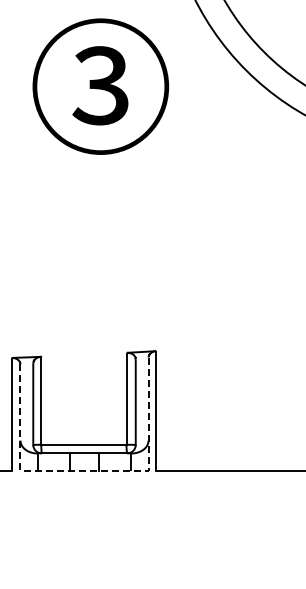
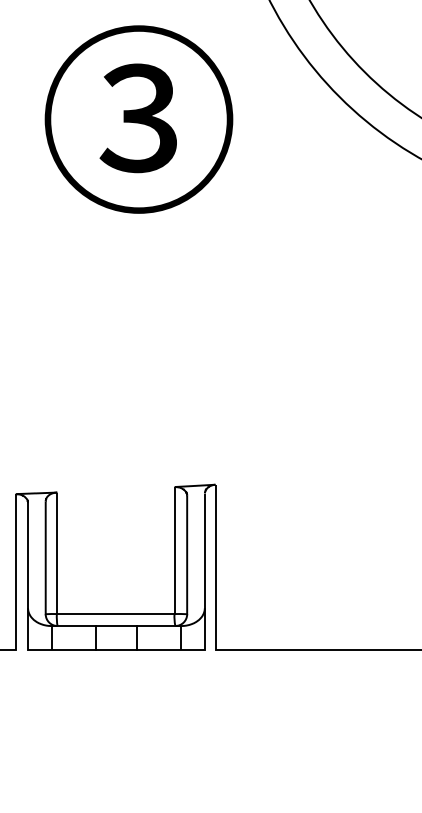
line: (87, 470) -> (120, 649), dashed -> solid

